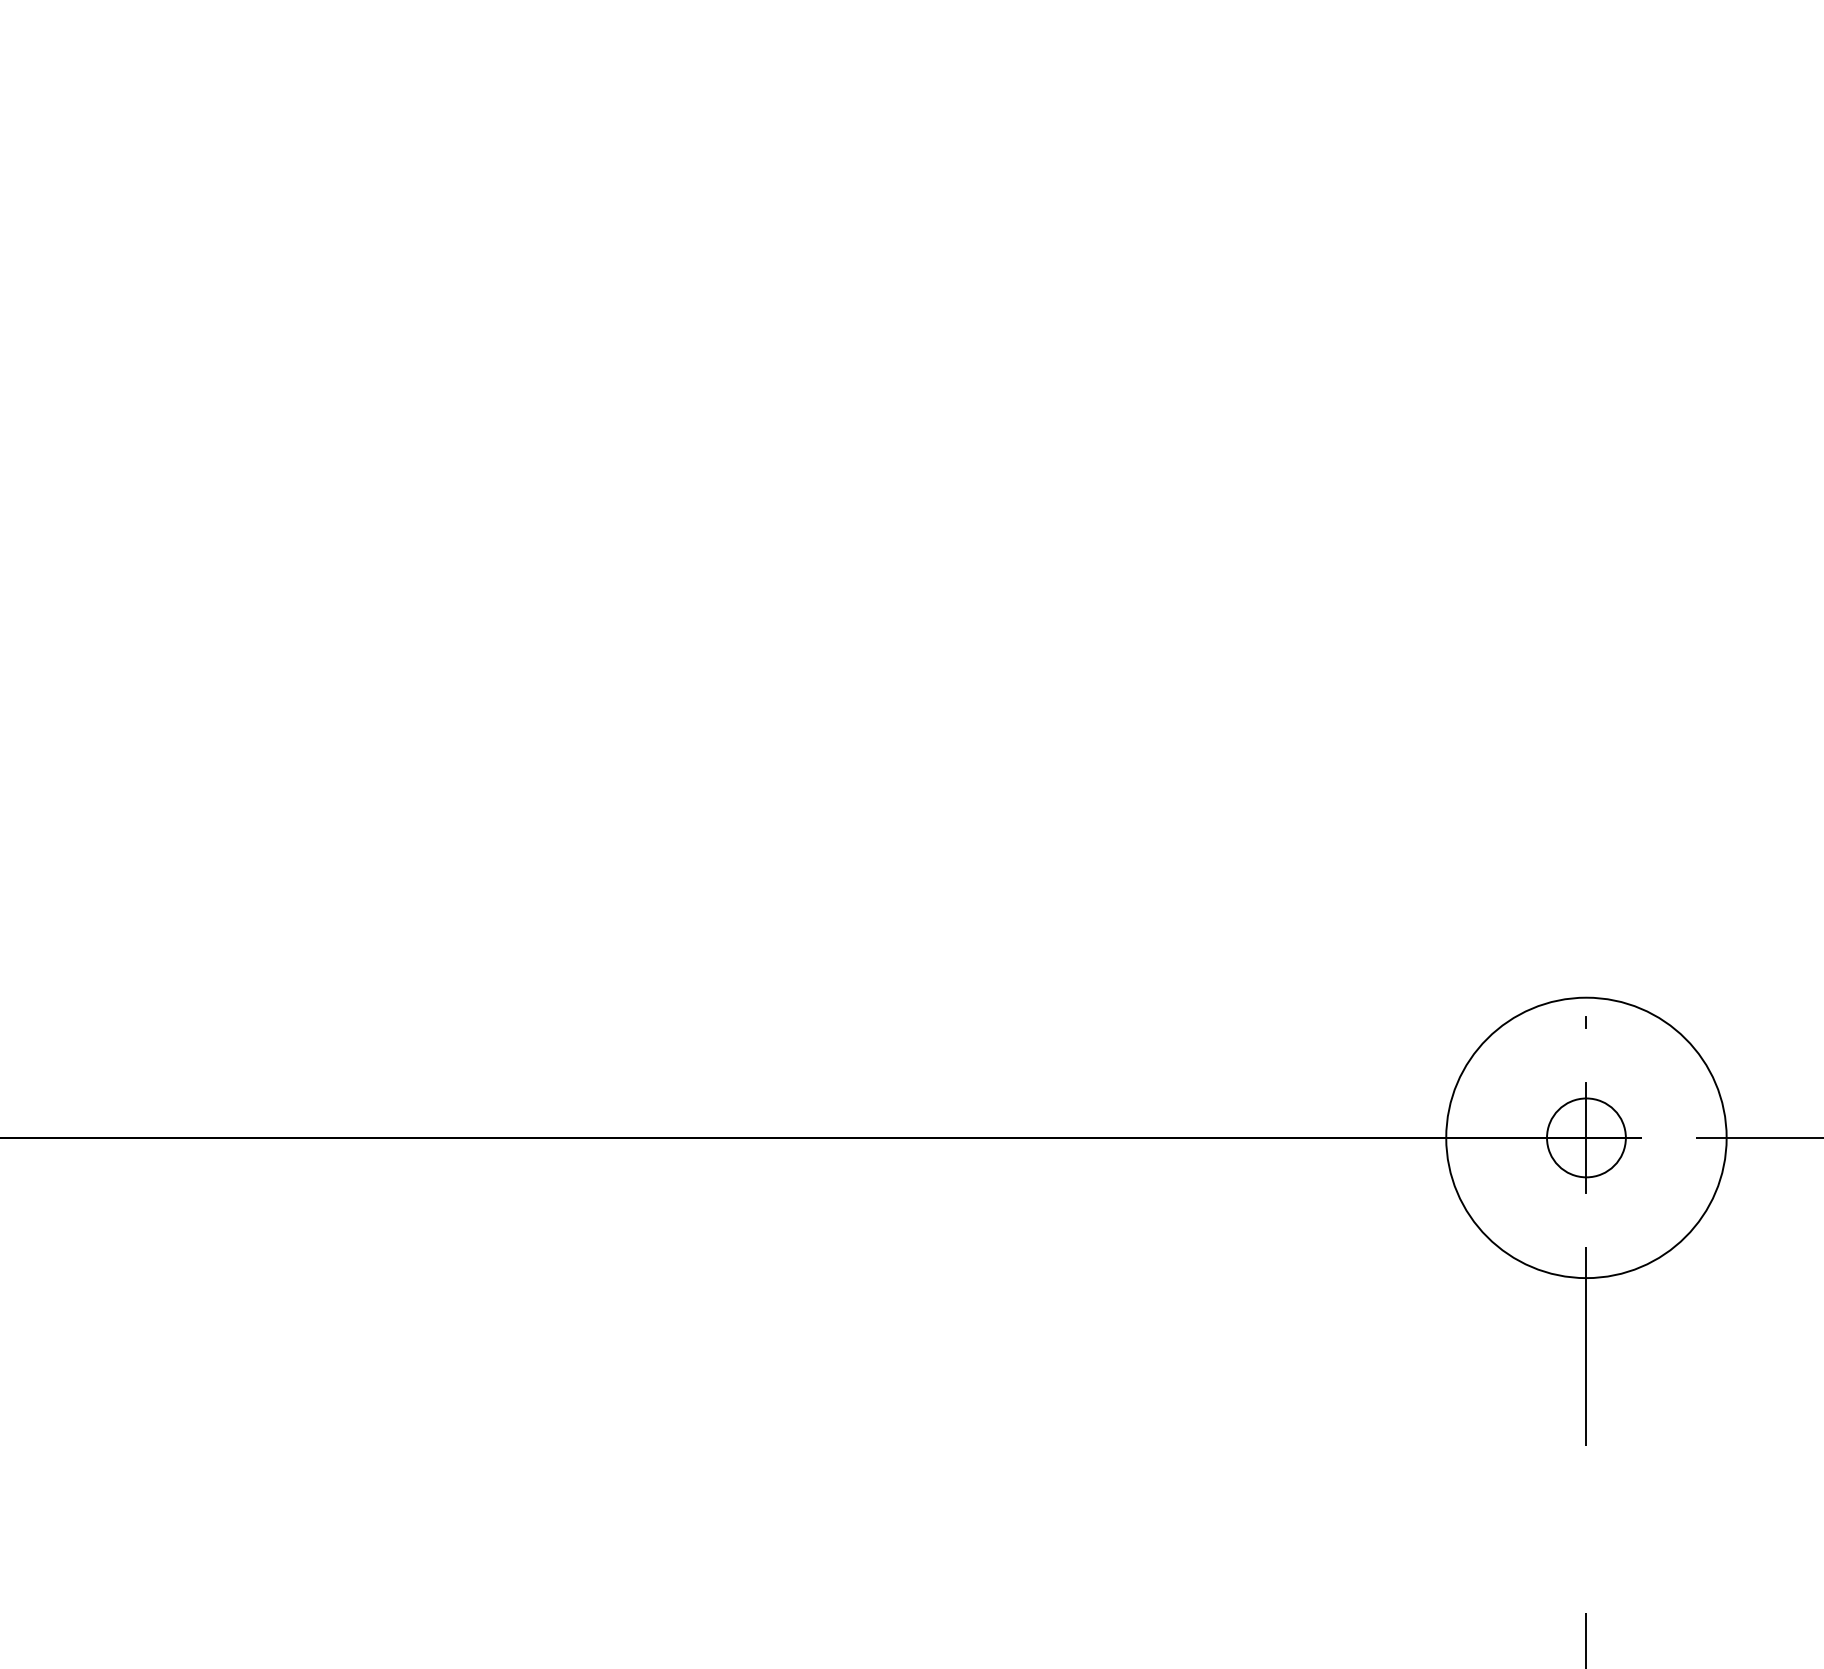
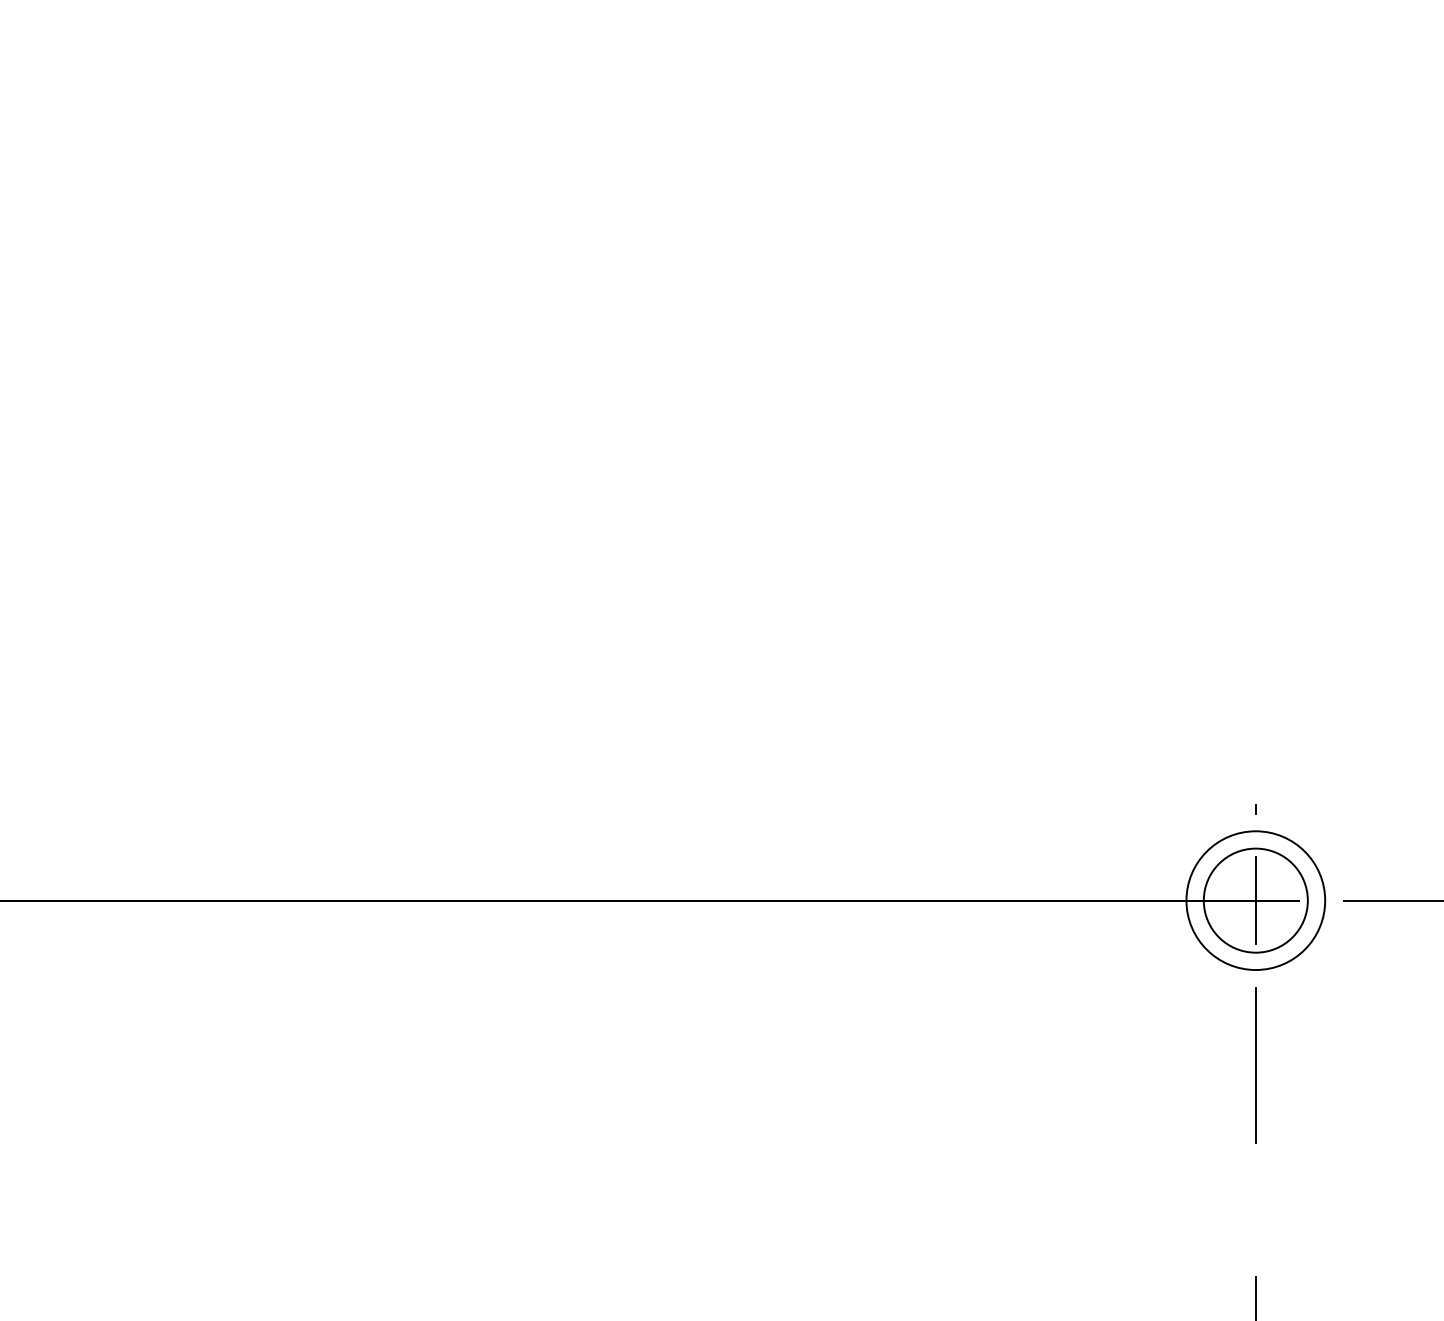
circle: (1586, 1137) -> (1255, 900), size x0.62
circle: (1586, 1137) -> (1255, 900), size x1.67

